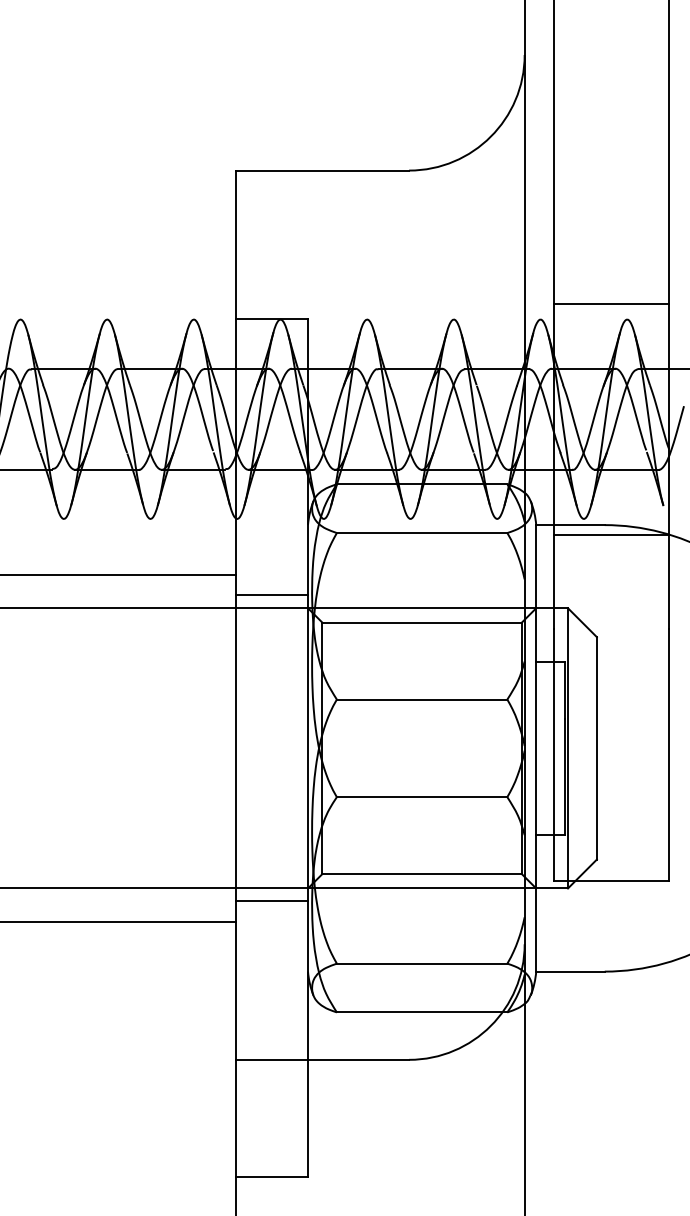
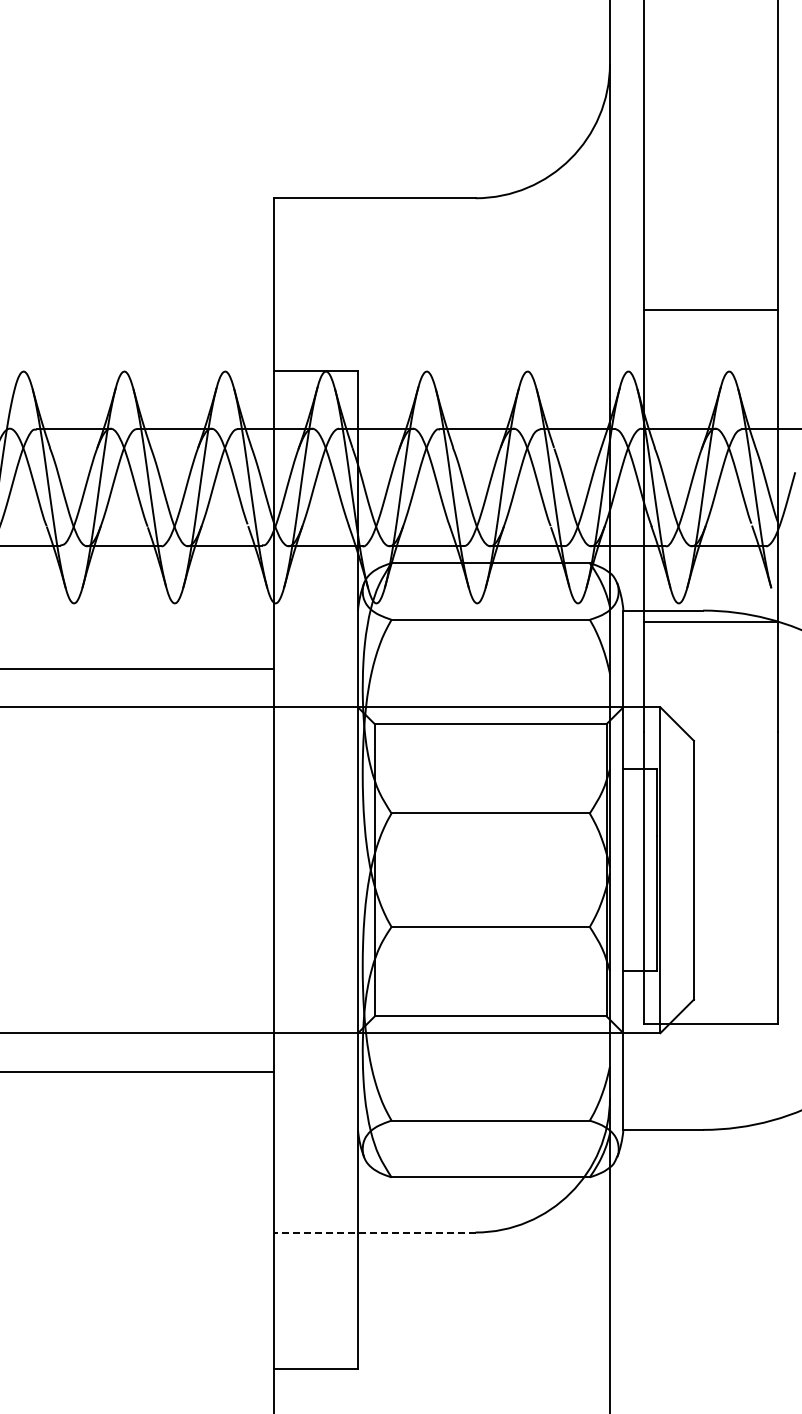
line: (611, 304) -> (710, 310), moved
line: (271, 595) -> (315, 692), removed
line: (271, 901) -> (315, 1048), removed
line: (322, 1059) -> (374, 1232), solid -> dashed

